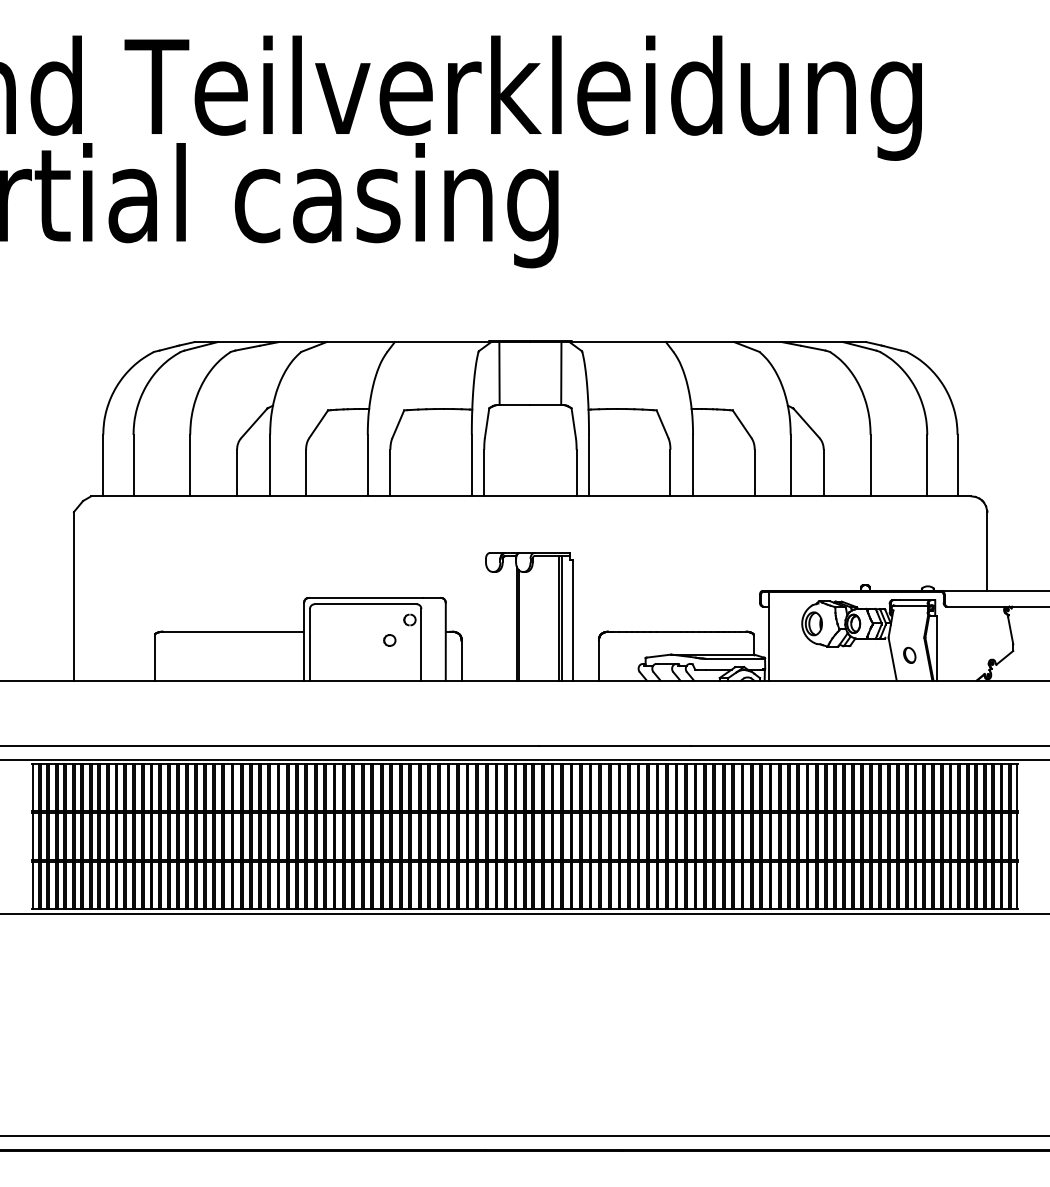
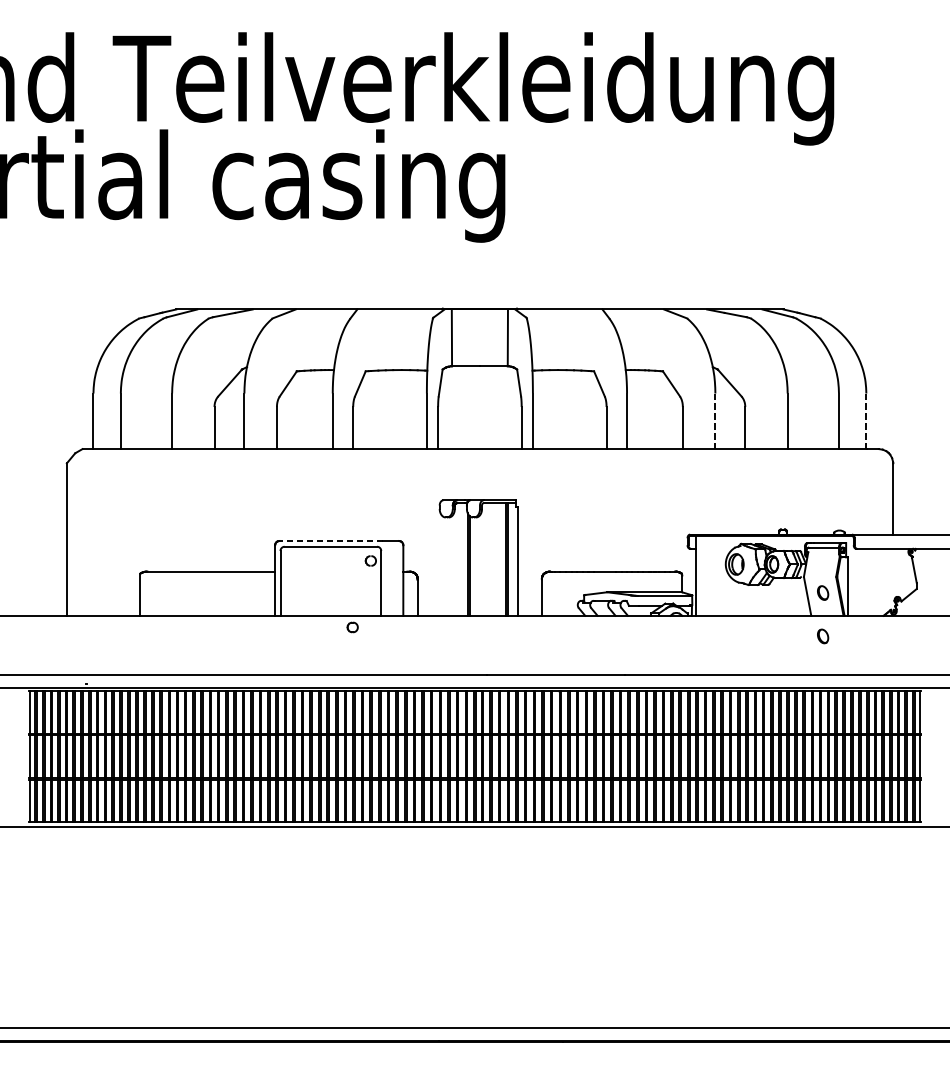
line: (790, 465) -> (715, 421), solid -> dashed
line: (957, 465) -> (866, 421), solid -> dashed
line: (365, 597) -> (330, 540), solid -> dashed
part: (389, 640) -> (352, 627), moved
part: (909, 702) -> (822, 635), added

